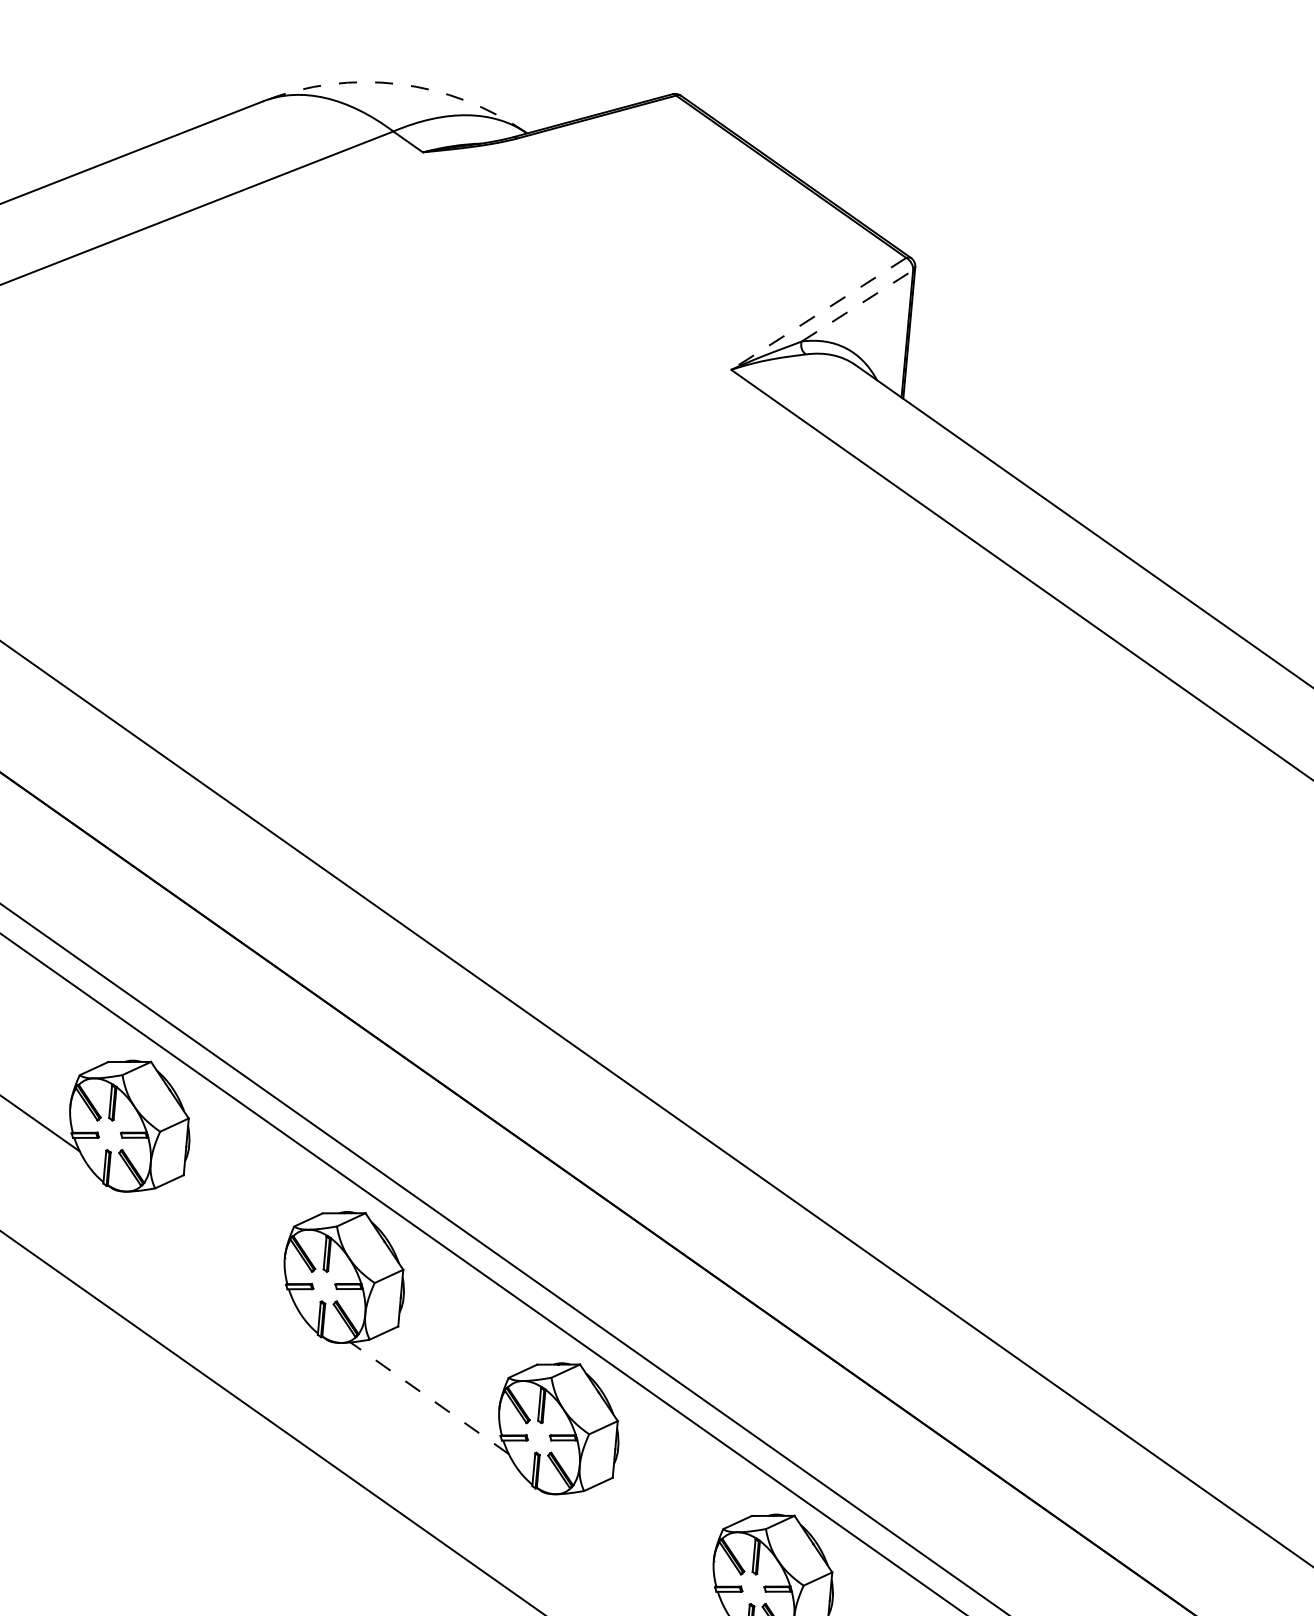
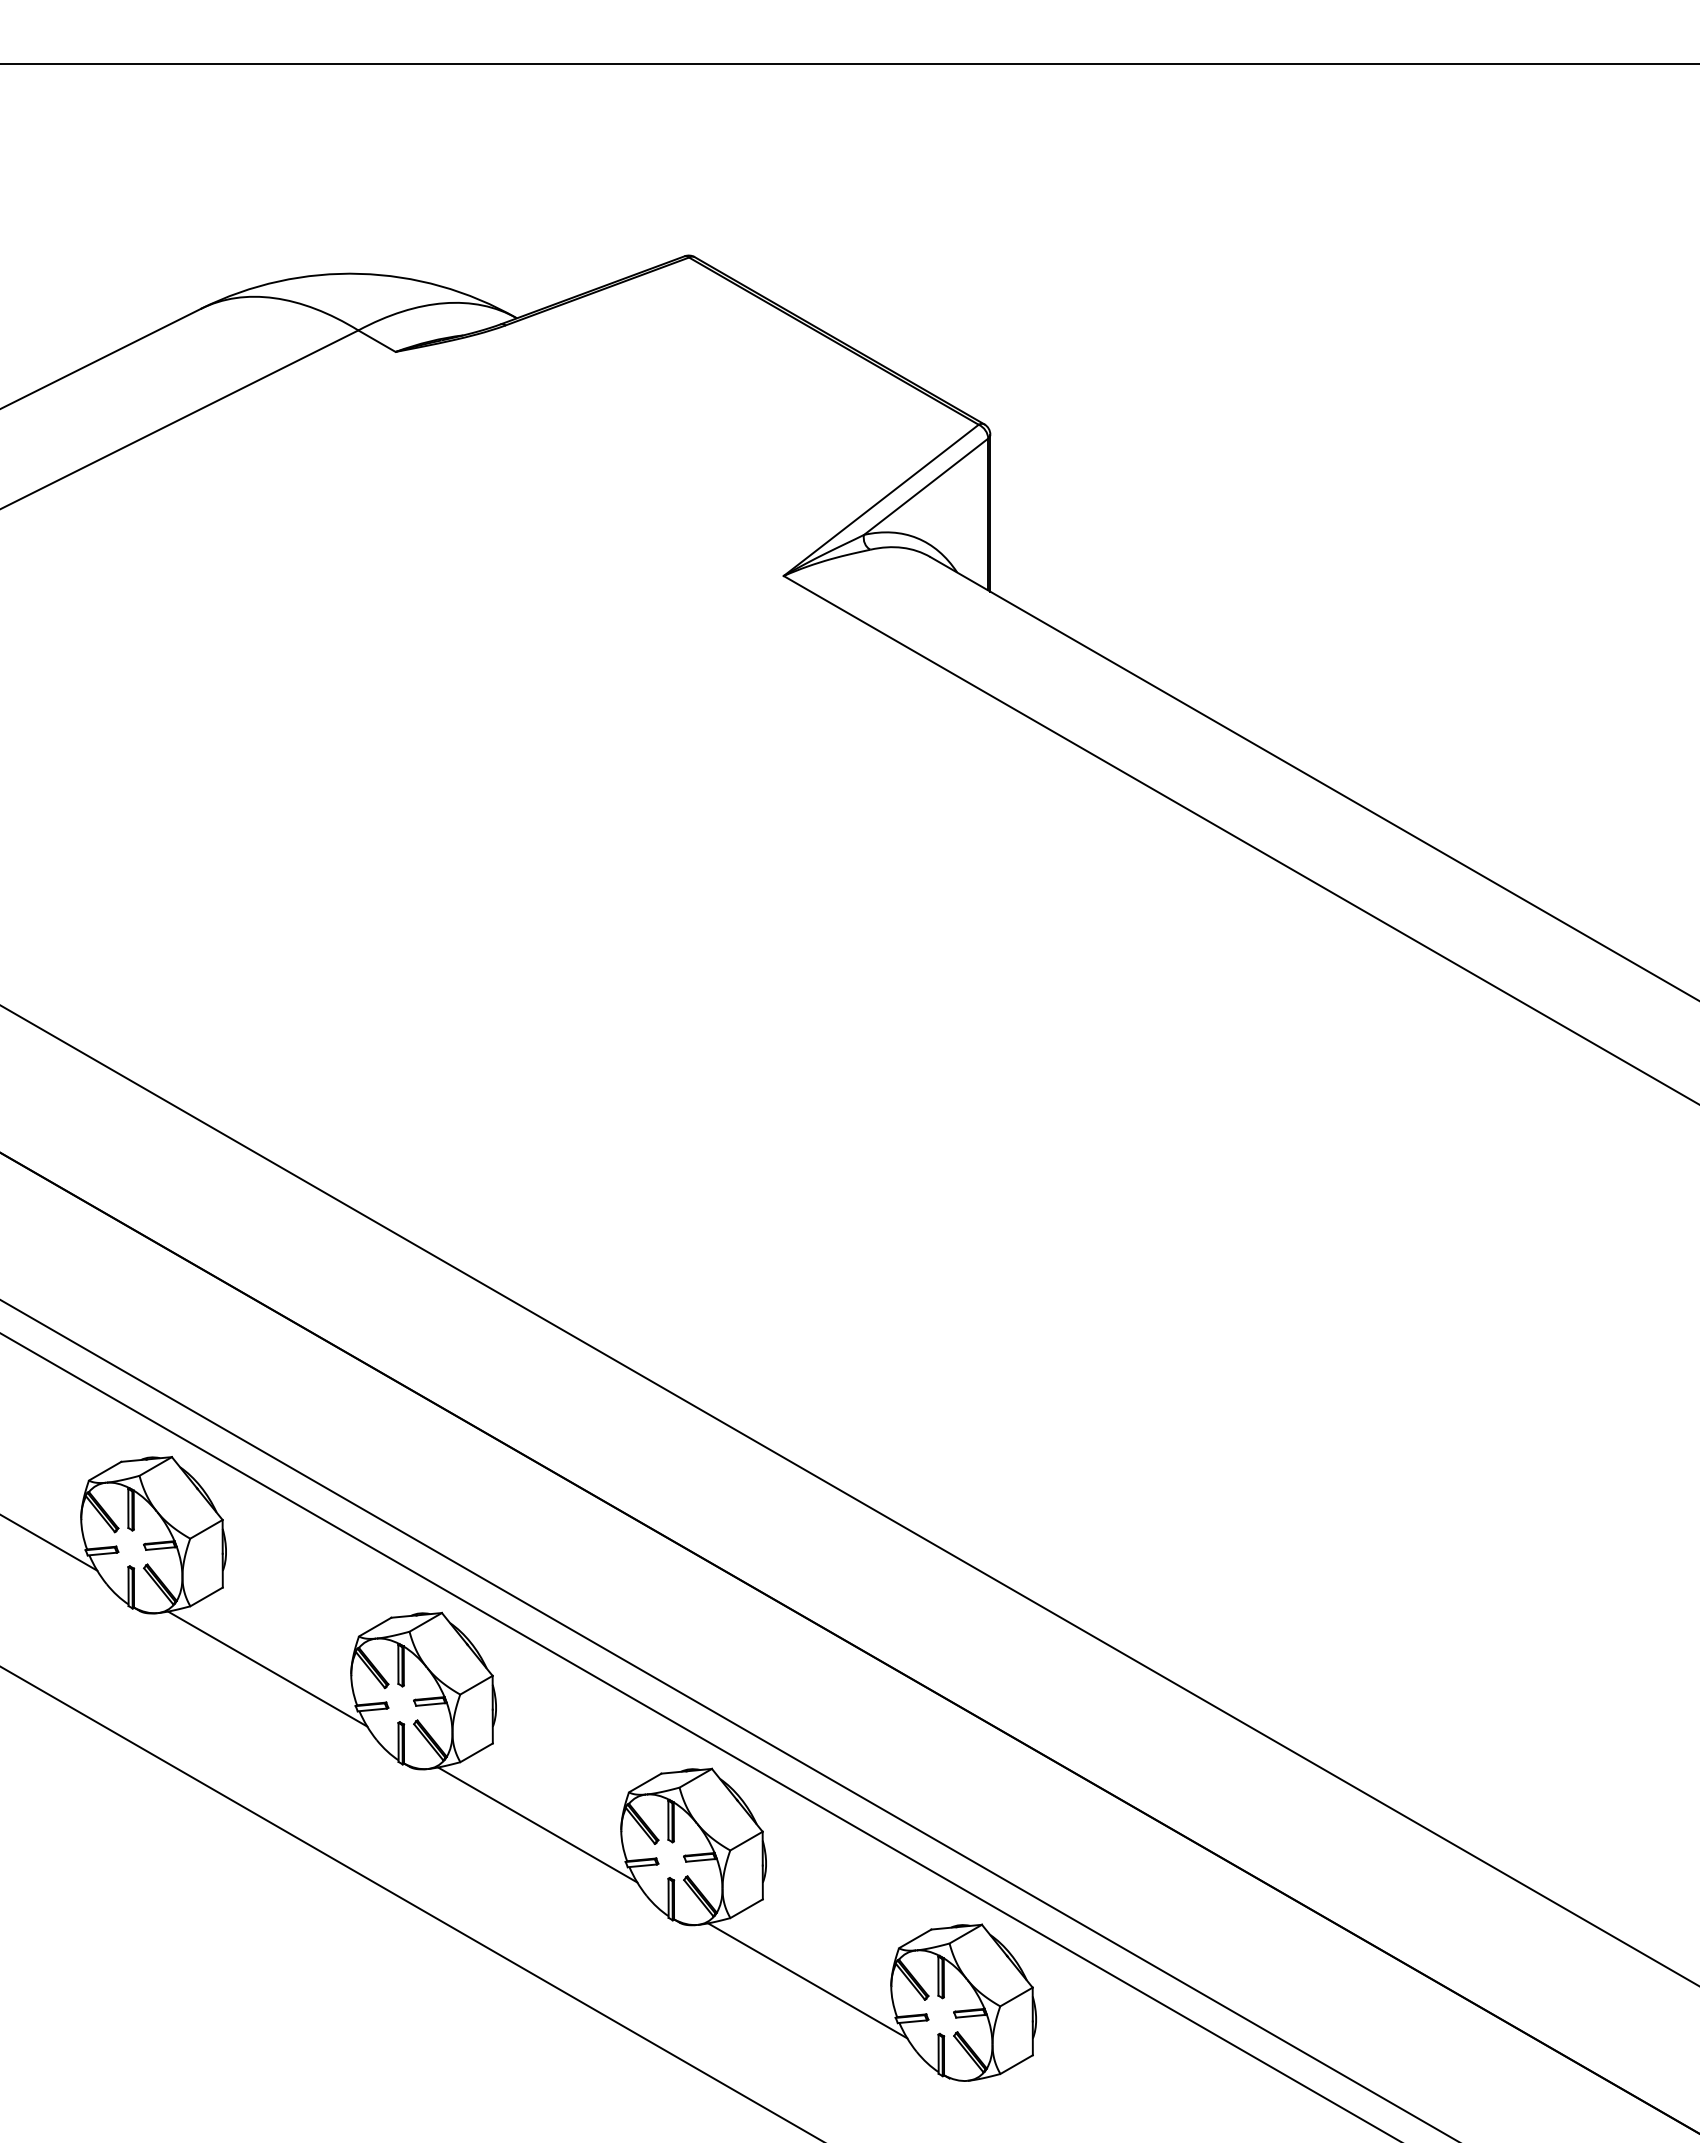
arc: (399, 83) -> (360, 273), dashed -> solid
line: (857, 305) -> (926, 486), dashed -> solid
line: (818, 313) -> (880, 500), dashed -> solid
line: (215, 1246) -> (267, 1668), added
line: (429, 1397) -> (537, 1824), dashed -> solid
line: (644, 1549) -> (807, 1980), added

